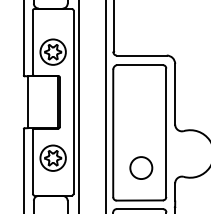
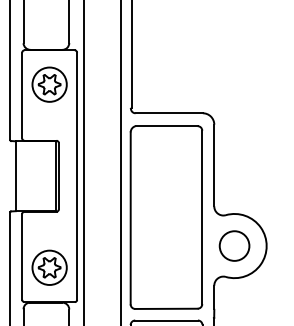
part: (53, 52) -> (49, 84), moved
part: (53, 158) -> (49, 267), moved
circle: (141, 167) -> (234, 245), moved

